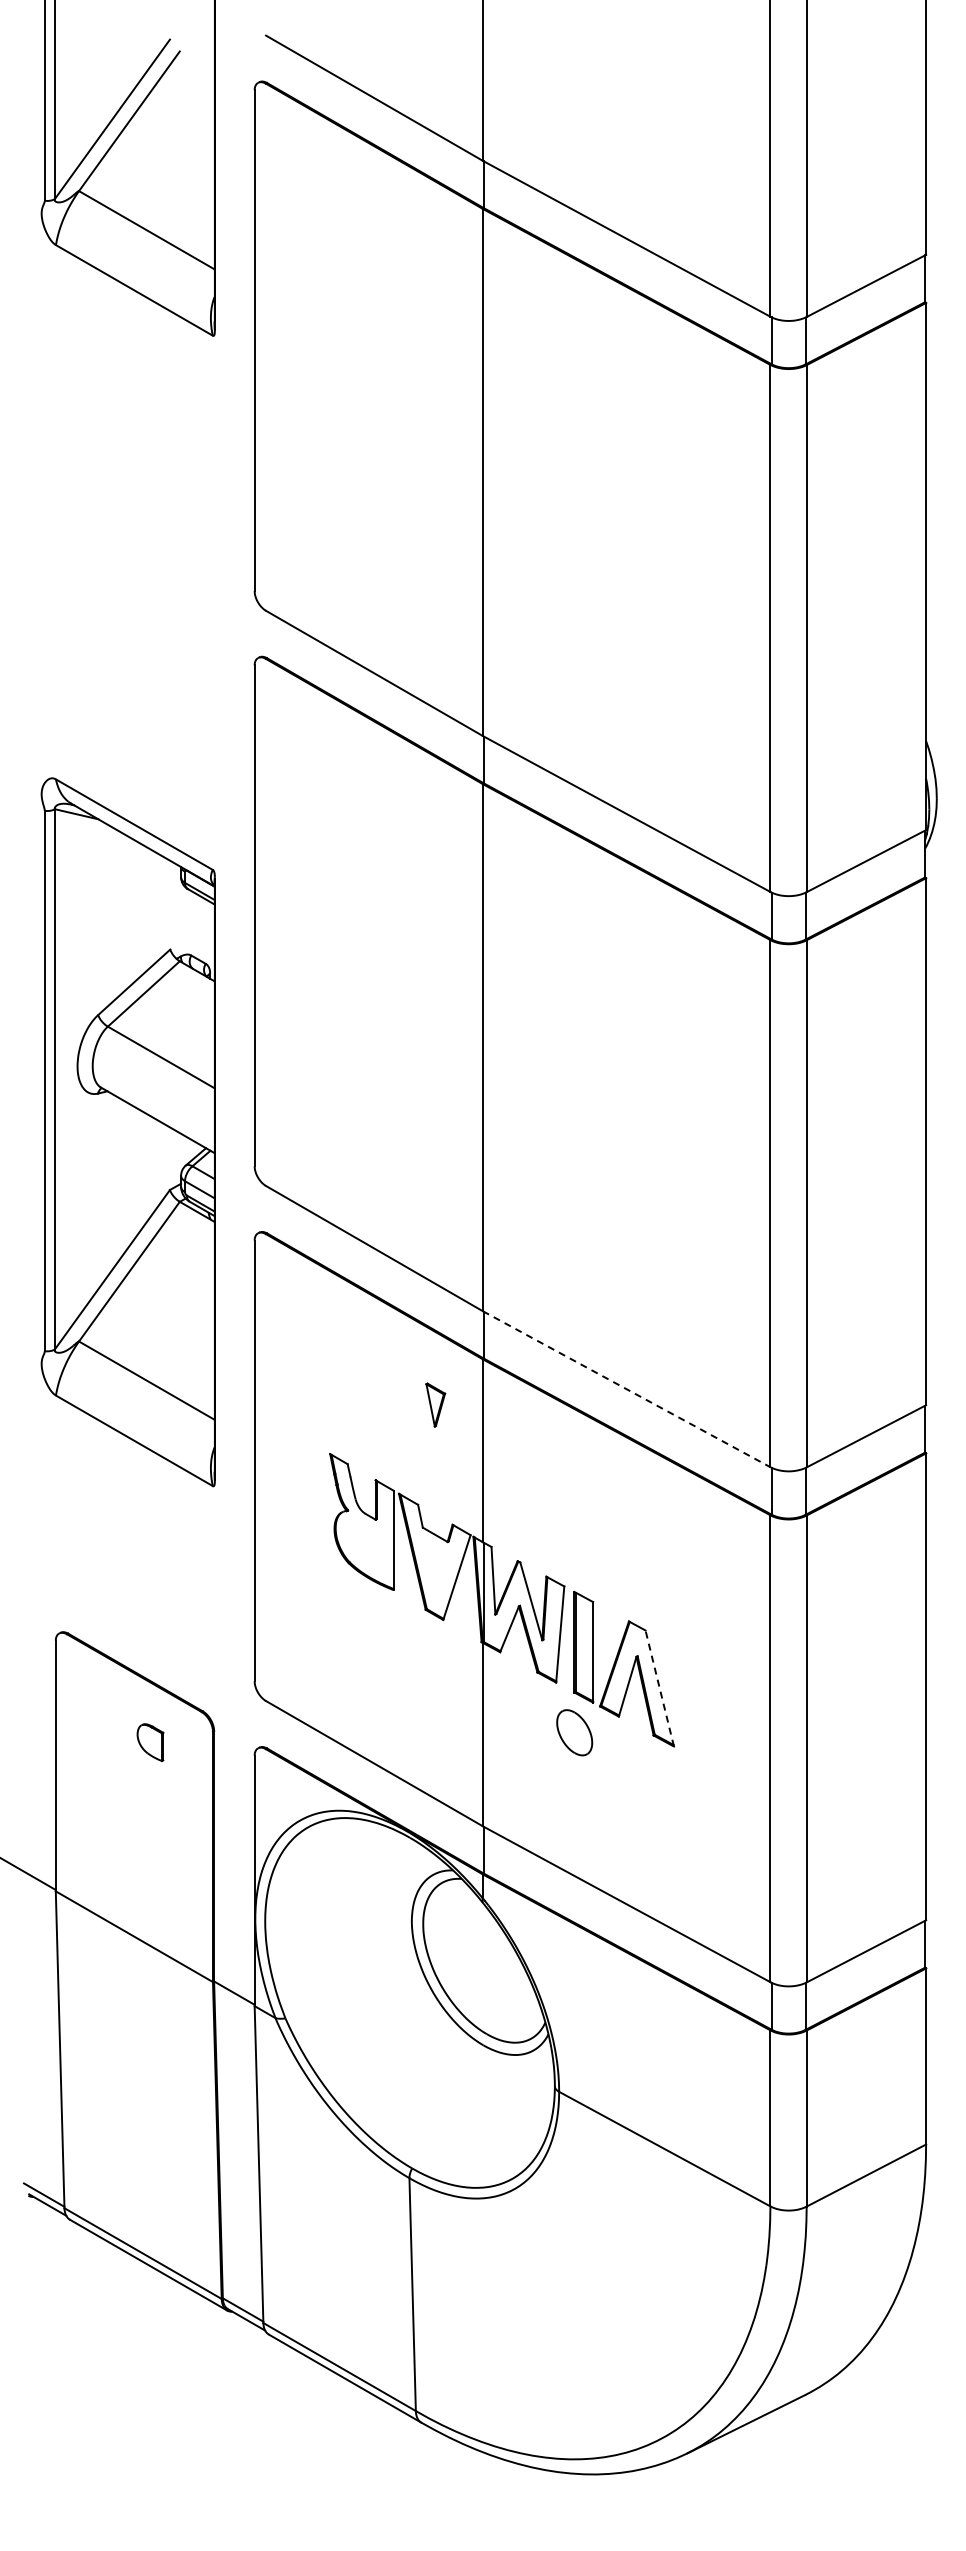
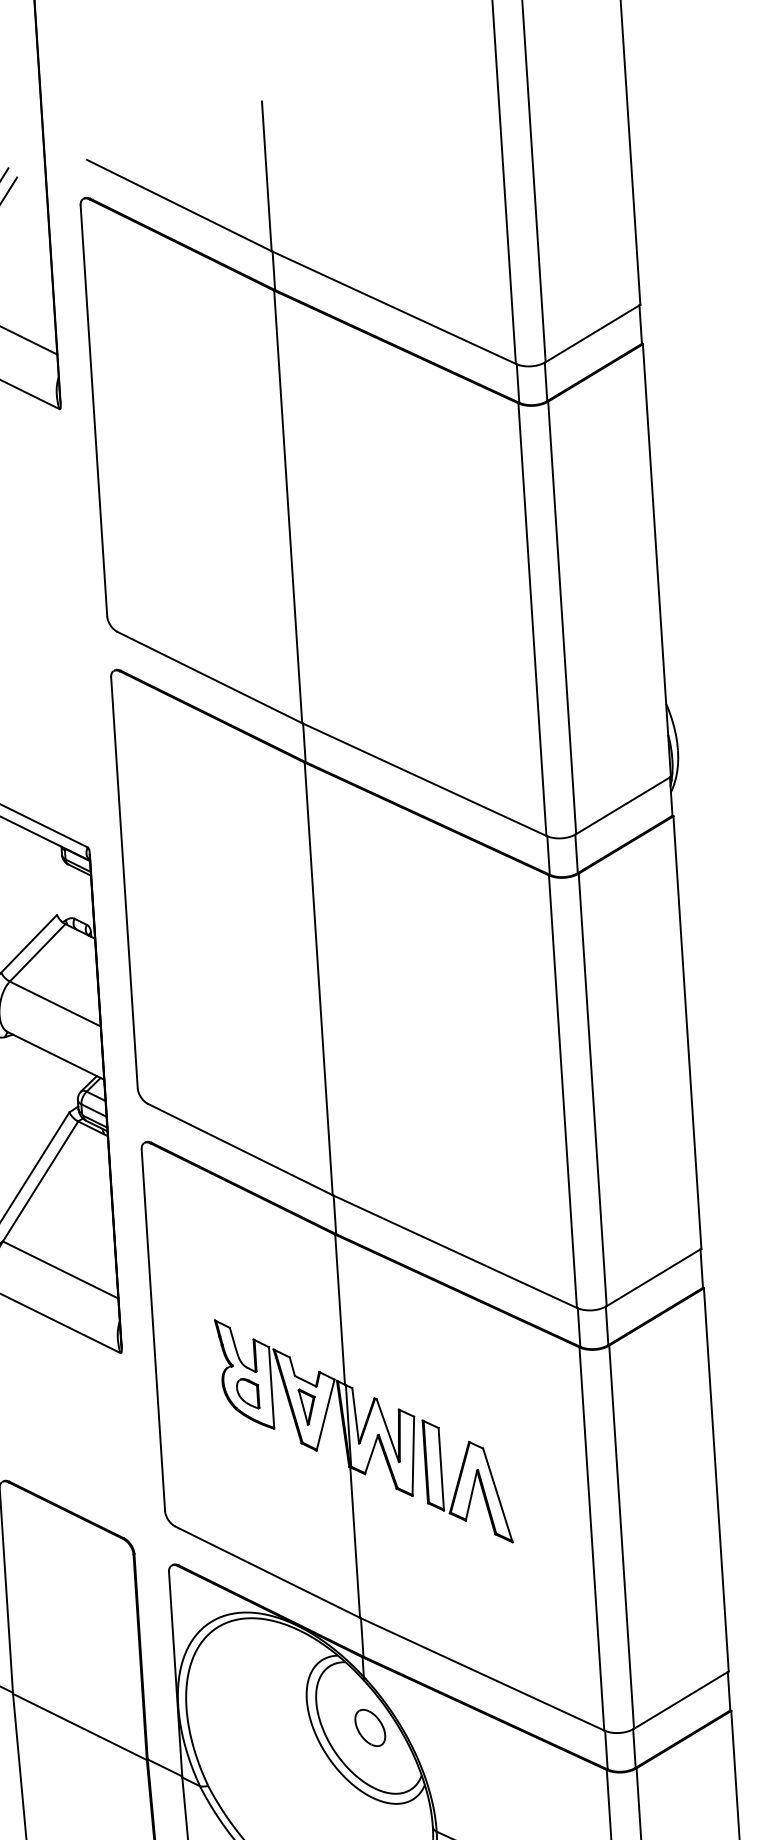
line: (626, 1389) -> (454, 1251), dashed -> solid
part: (435, 1404) -> (307, 1406), moved
line: (659, 1688) -> (497, 1495), dashed -> solid
part: (574, 1732) -> (370, 1727), moved
part: (150, 1742) -> (247, 1393), moved

